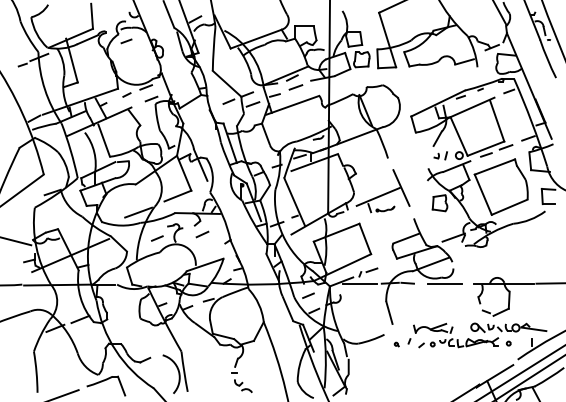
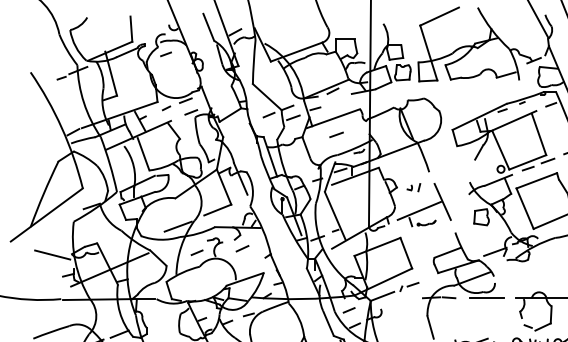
line: (295, 87) -> (336, 134), moved
part: (440, 155) -> (413, 187), moved
line: (360, 283) -> (401, 298), removed

